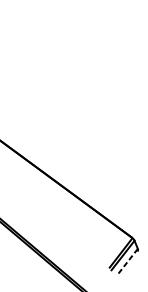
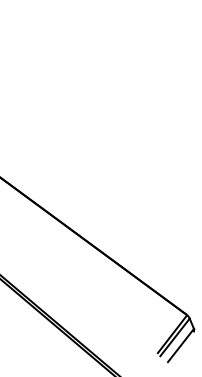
line: (127, 261) -> (180, 345), dashed -> solid

